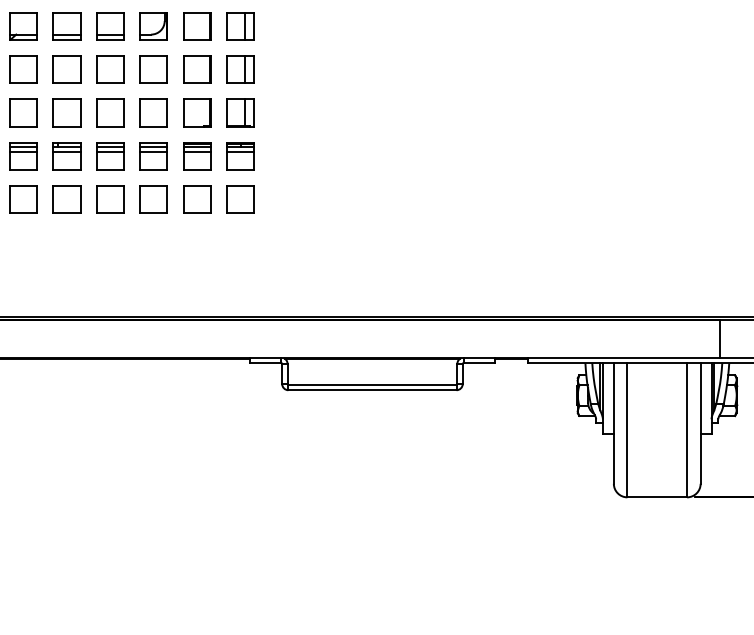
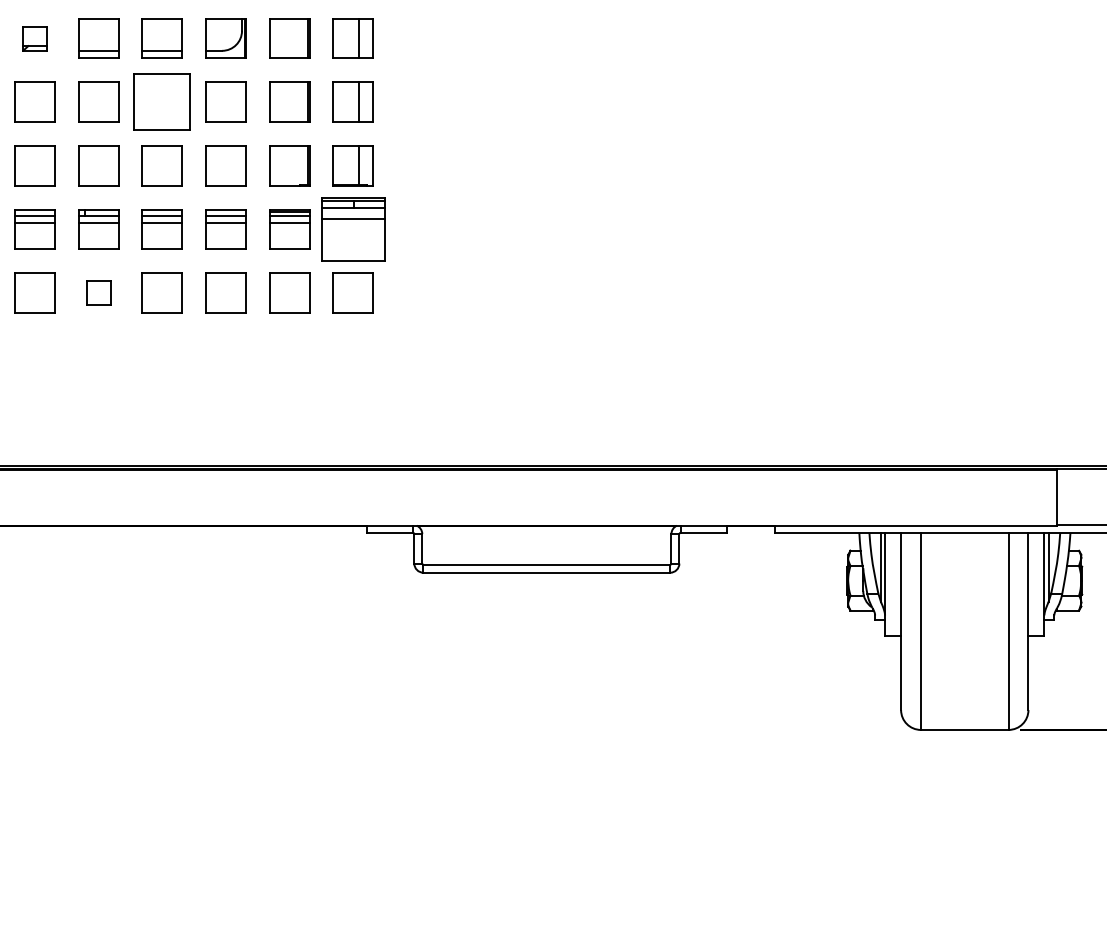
part: (23, 26) -> (34, 38), size x0.6
part: (110, 69) -> (162, 102), size x1.4
part: (240, 156) -> (353, 229), size x1.6
part: (66, 199) -> (97, 292), size x0.6

